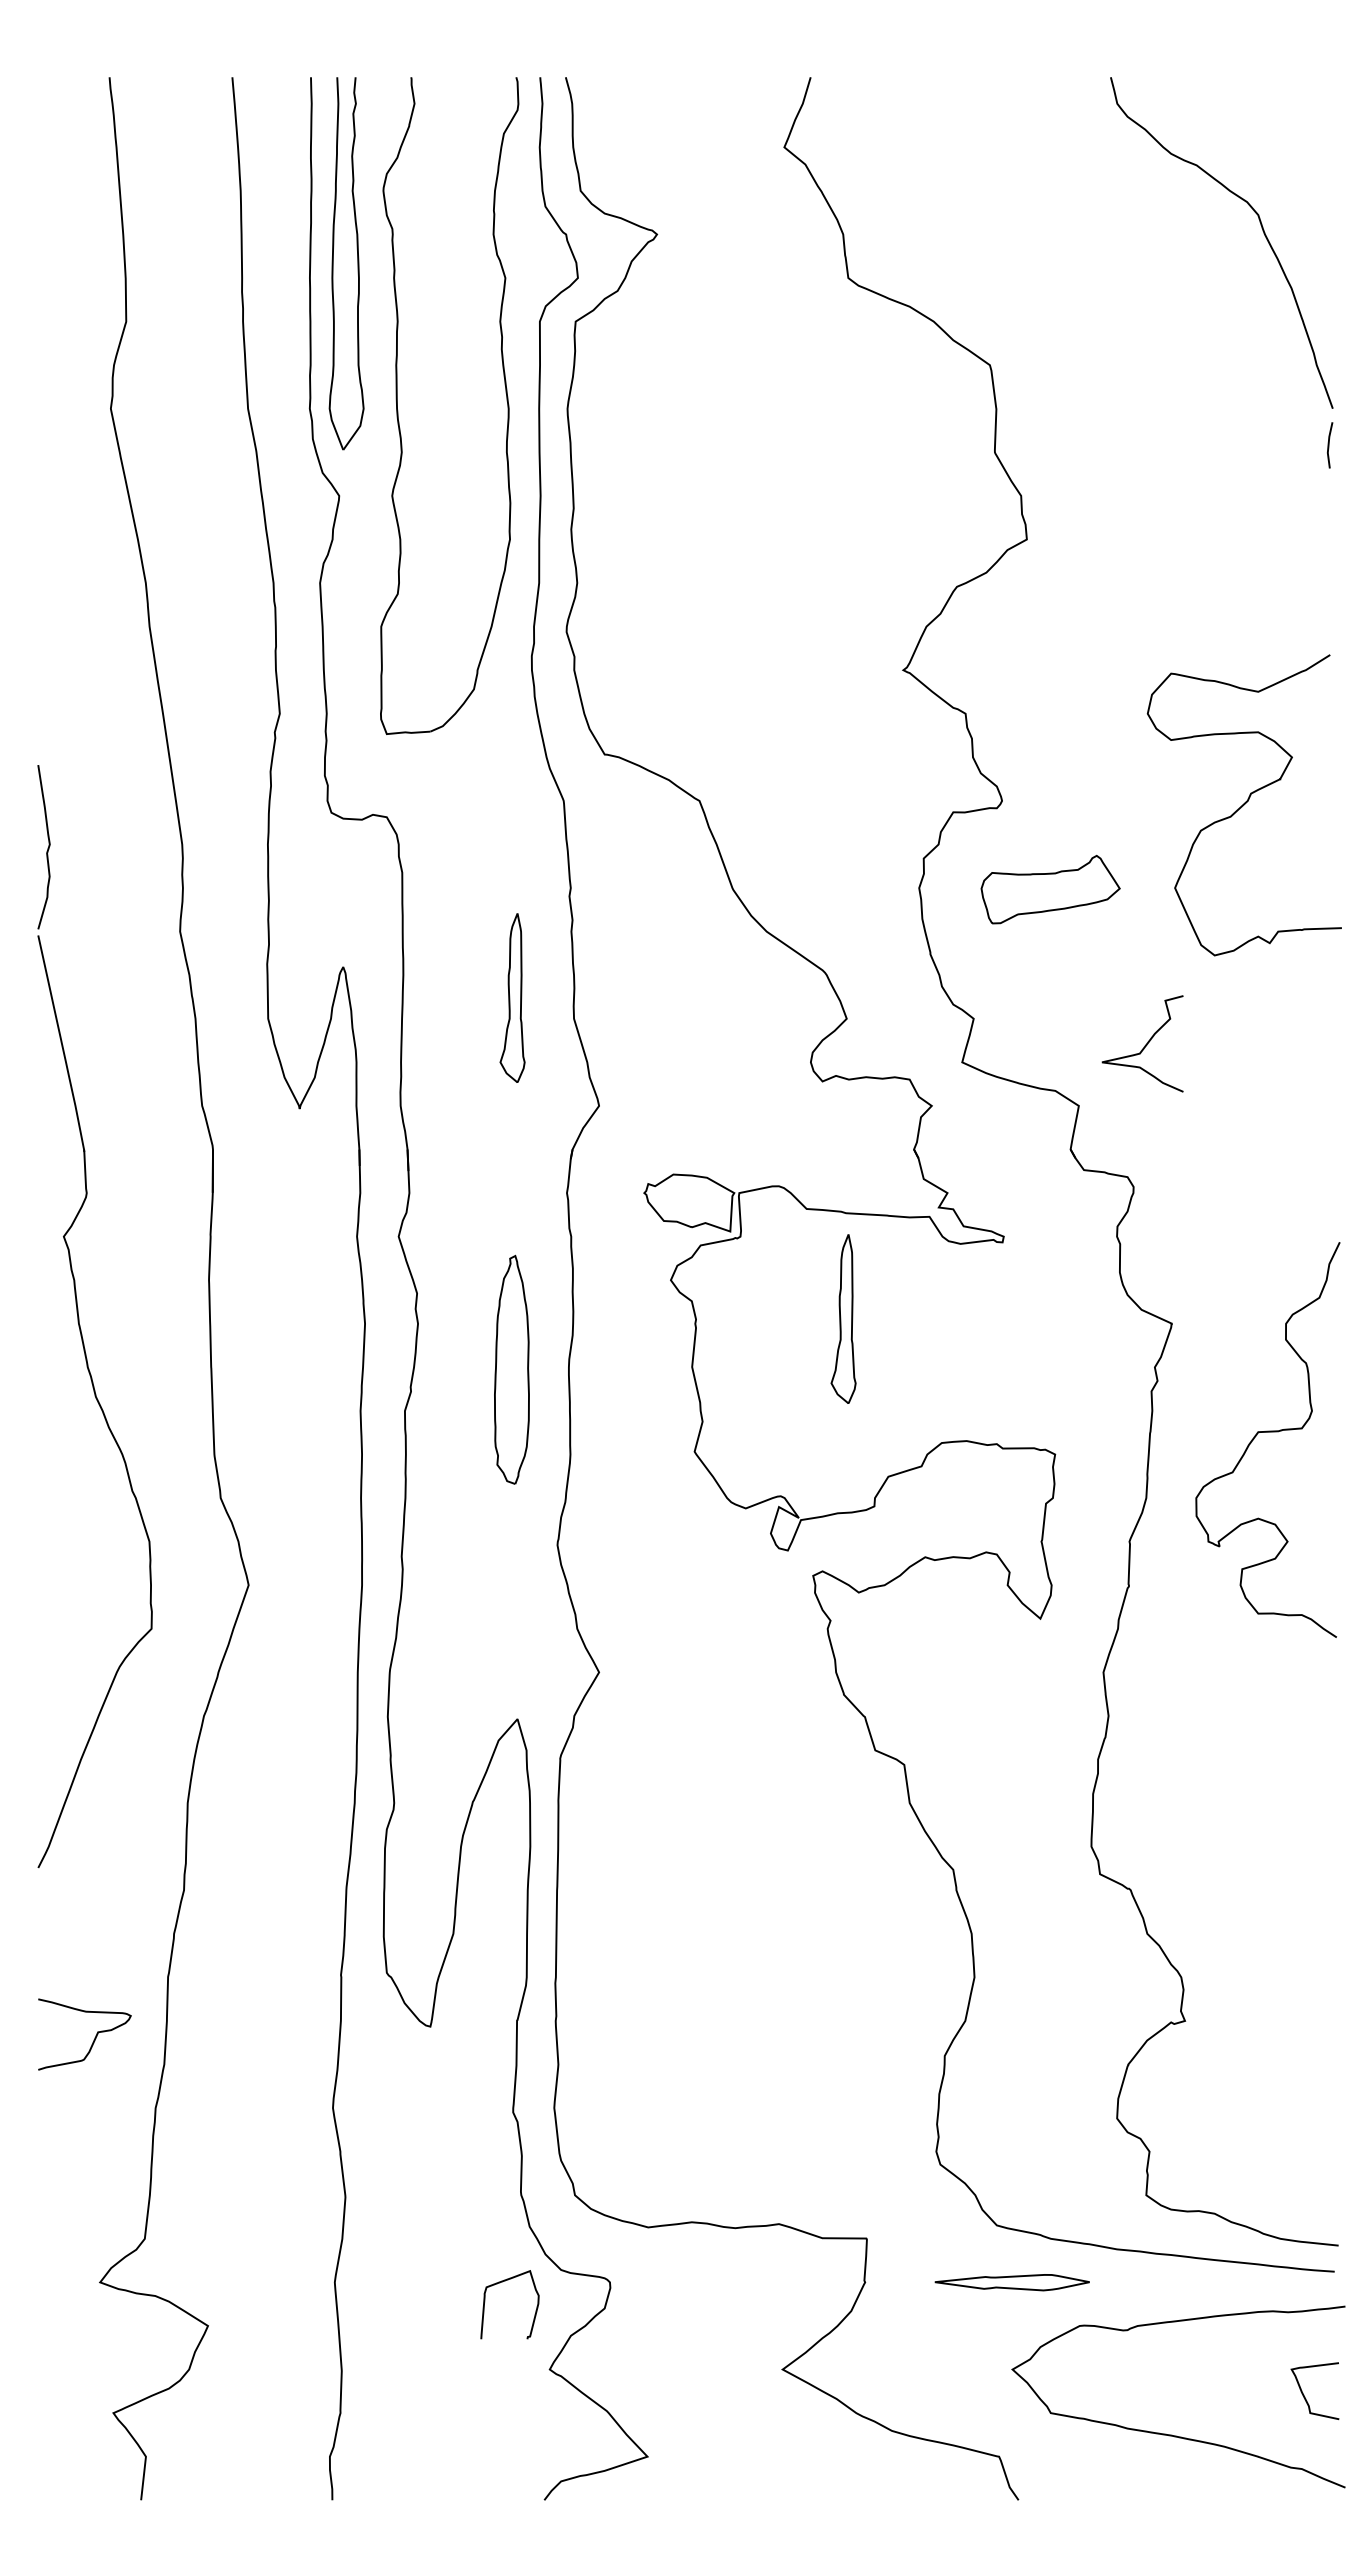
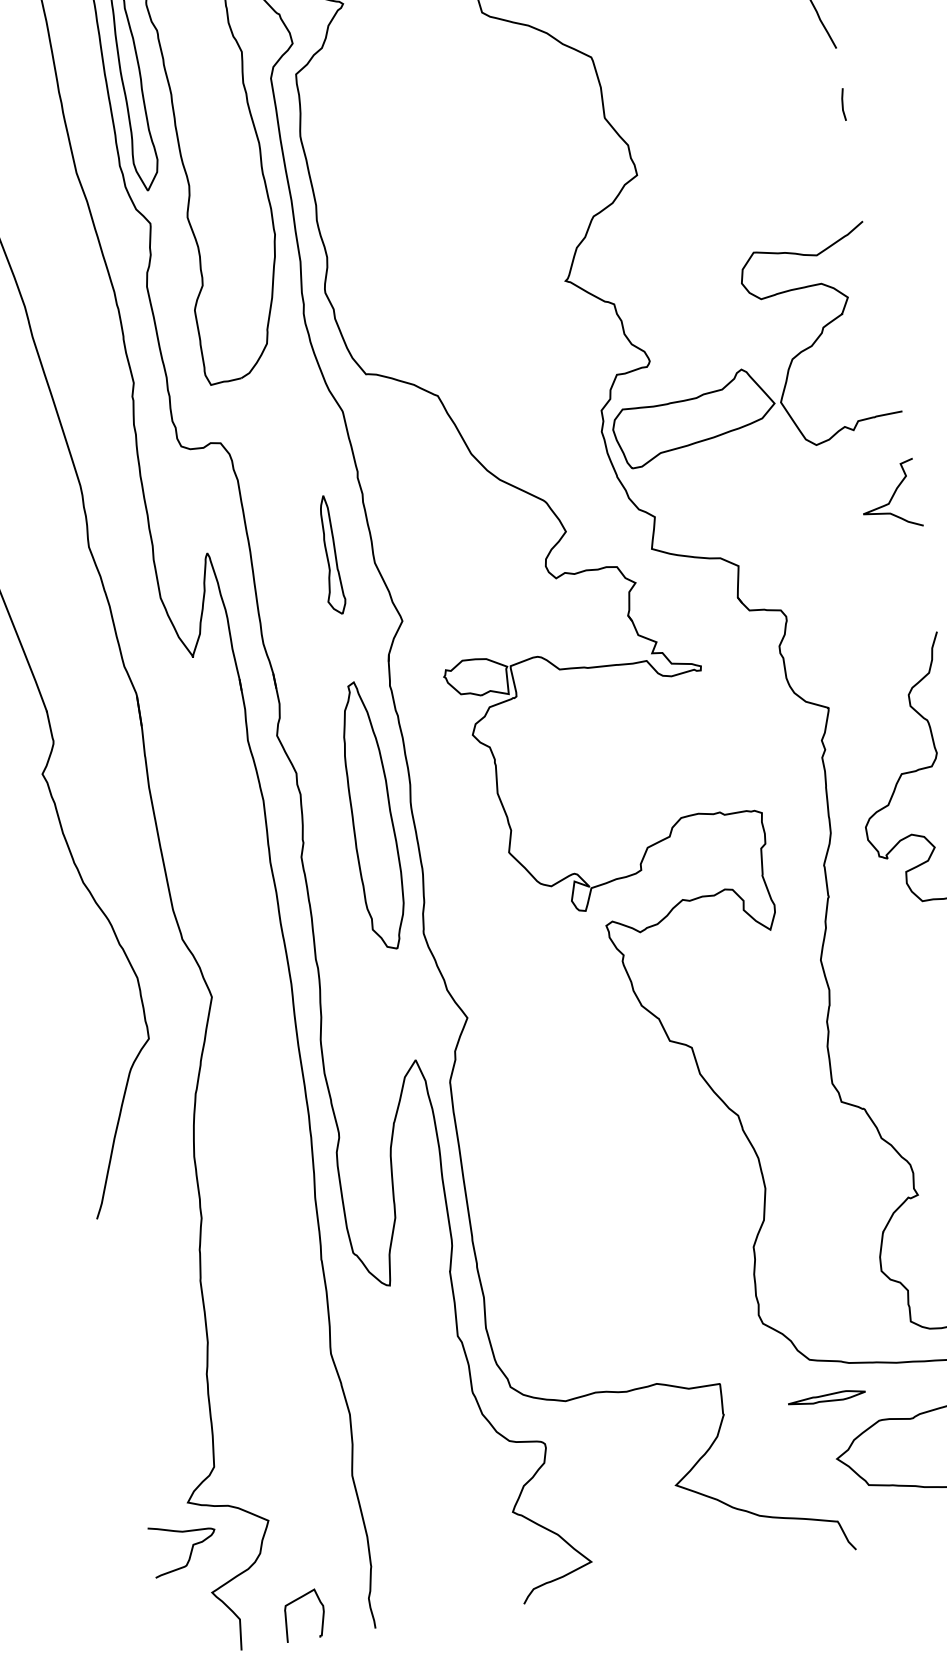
line: (1329, 445) -> (843, 104), moved
part: (1050, 889) -> (693, 417), size x1.67
curve: (1144, 1045) -> (891, 497), moved
part: (843, 1318) -> (598, 742), removed
part: (511, 1369) -> (371, 815), size x1.67
curve: (94, 2037) -> (191, 1548), moved
part: (1011, 2282) -> (826, 1398), size x0.71
curve: (500, 2283) -> (295, 1601), moved

